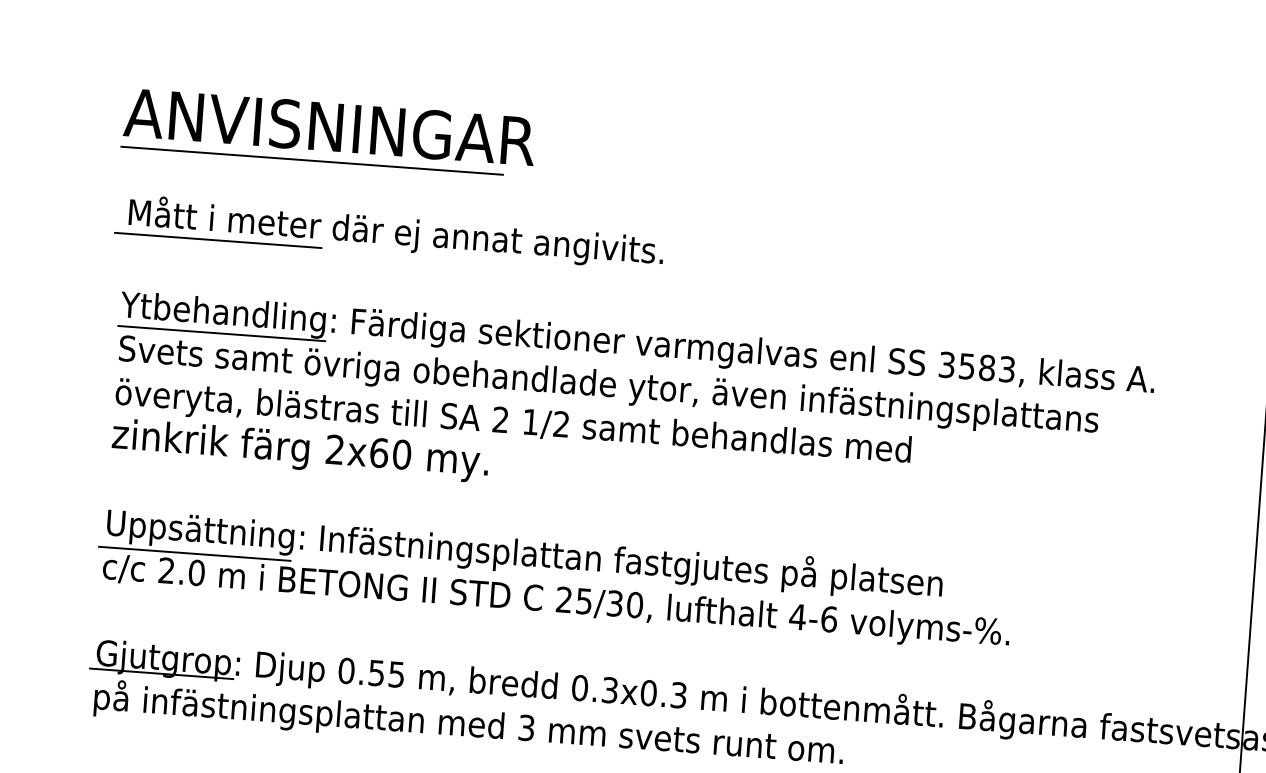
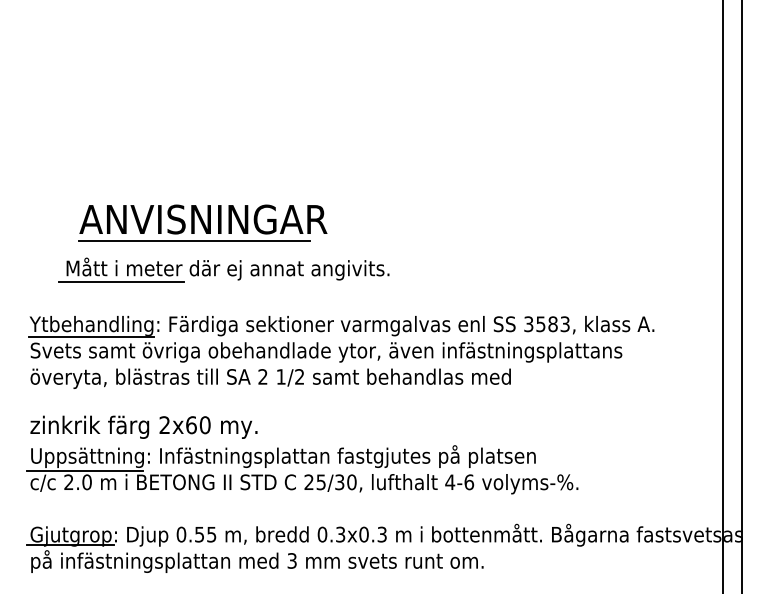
part: (328, 131) -> (202, 222), moved
part: (388, 232) -> (223, 269), moved
text: (299, 449) -> (143, 426), moved

